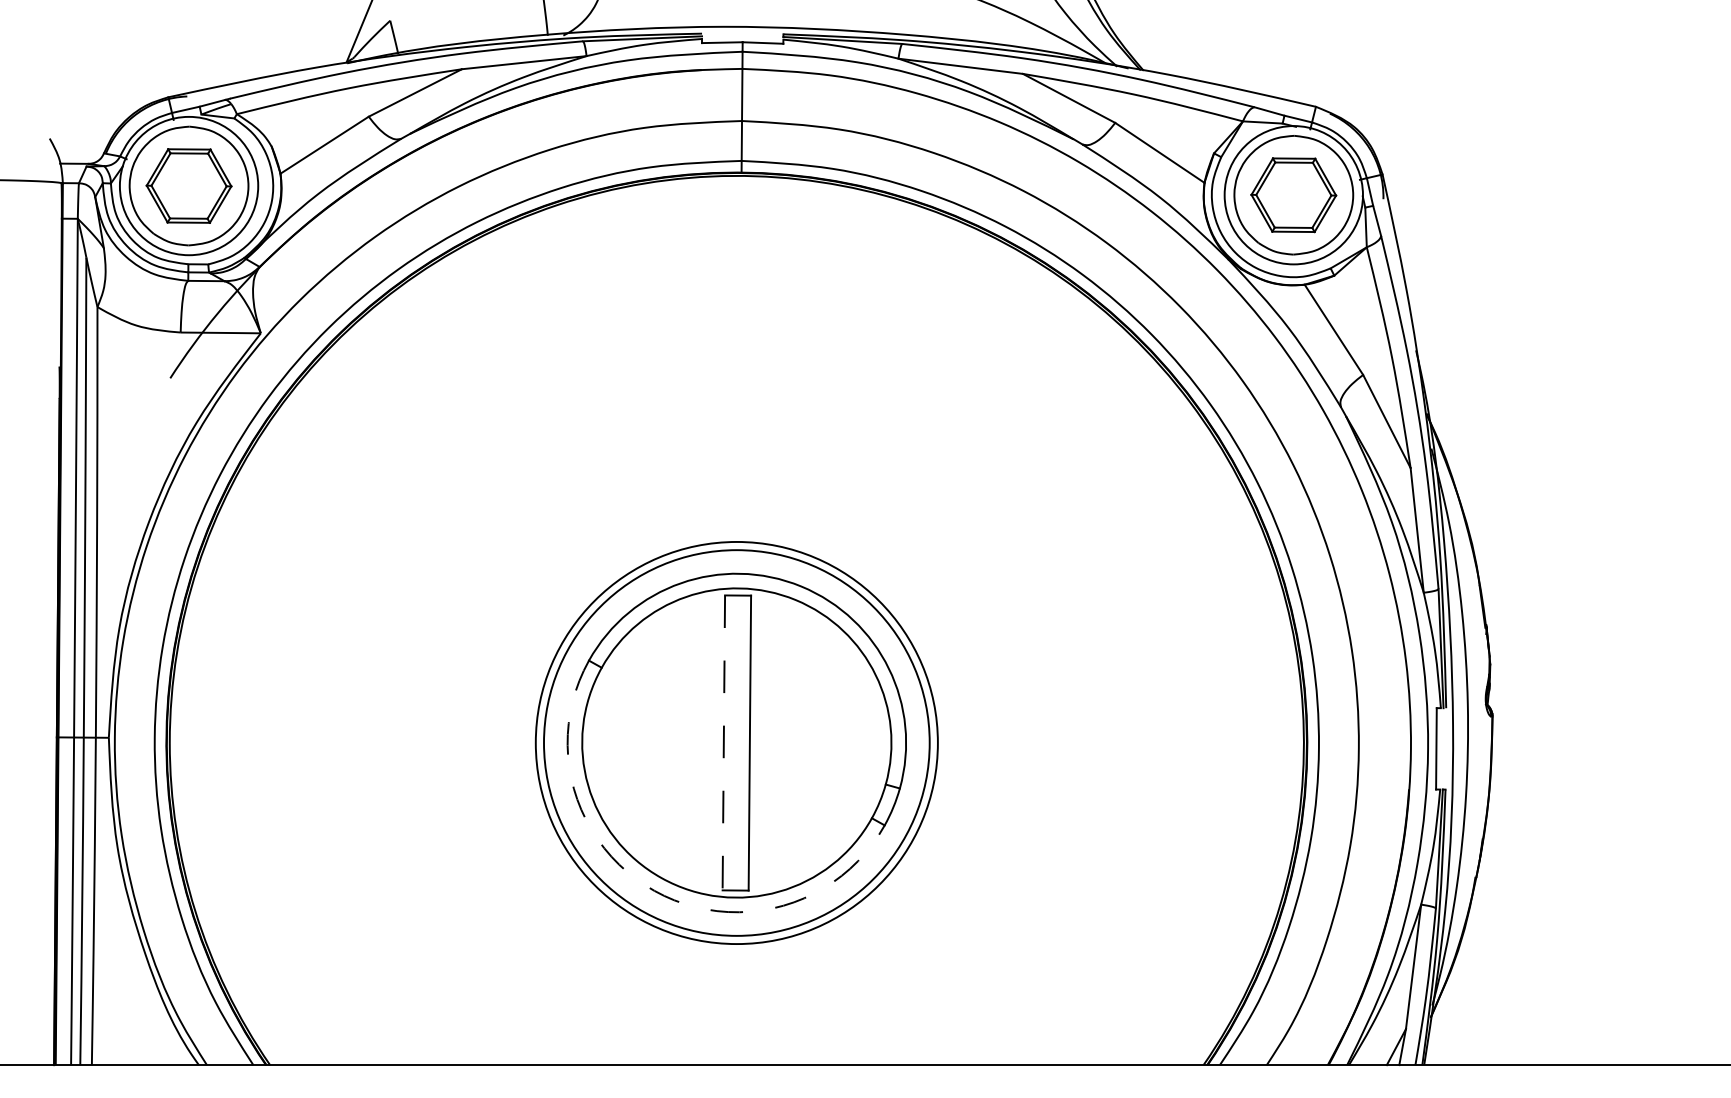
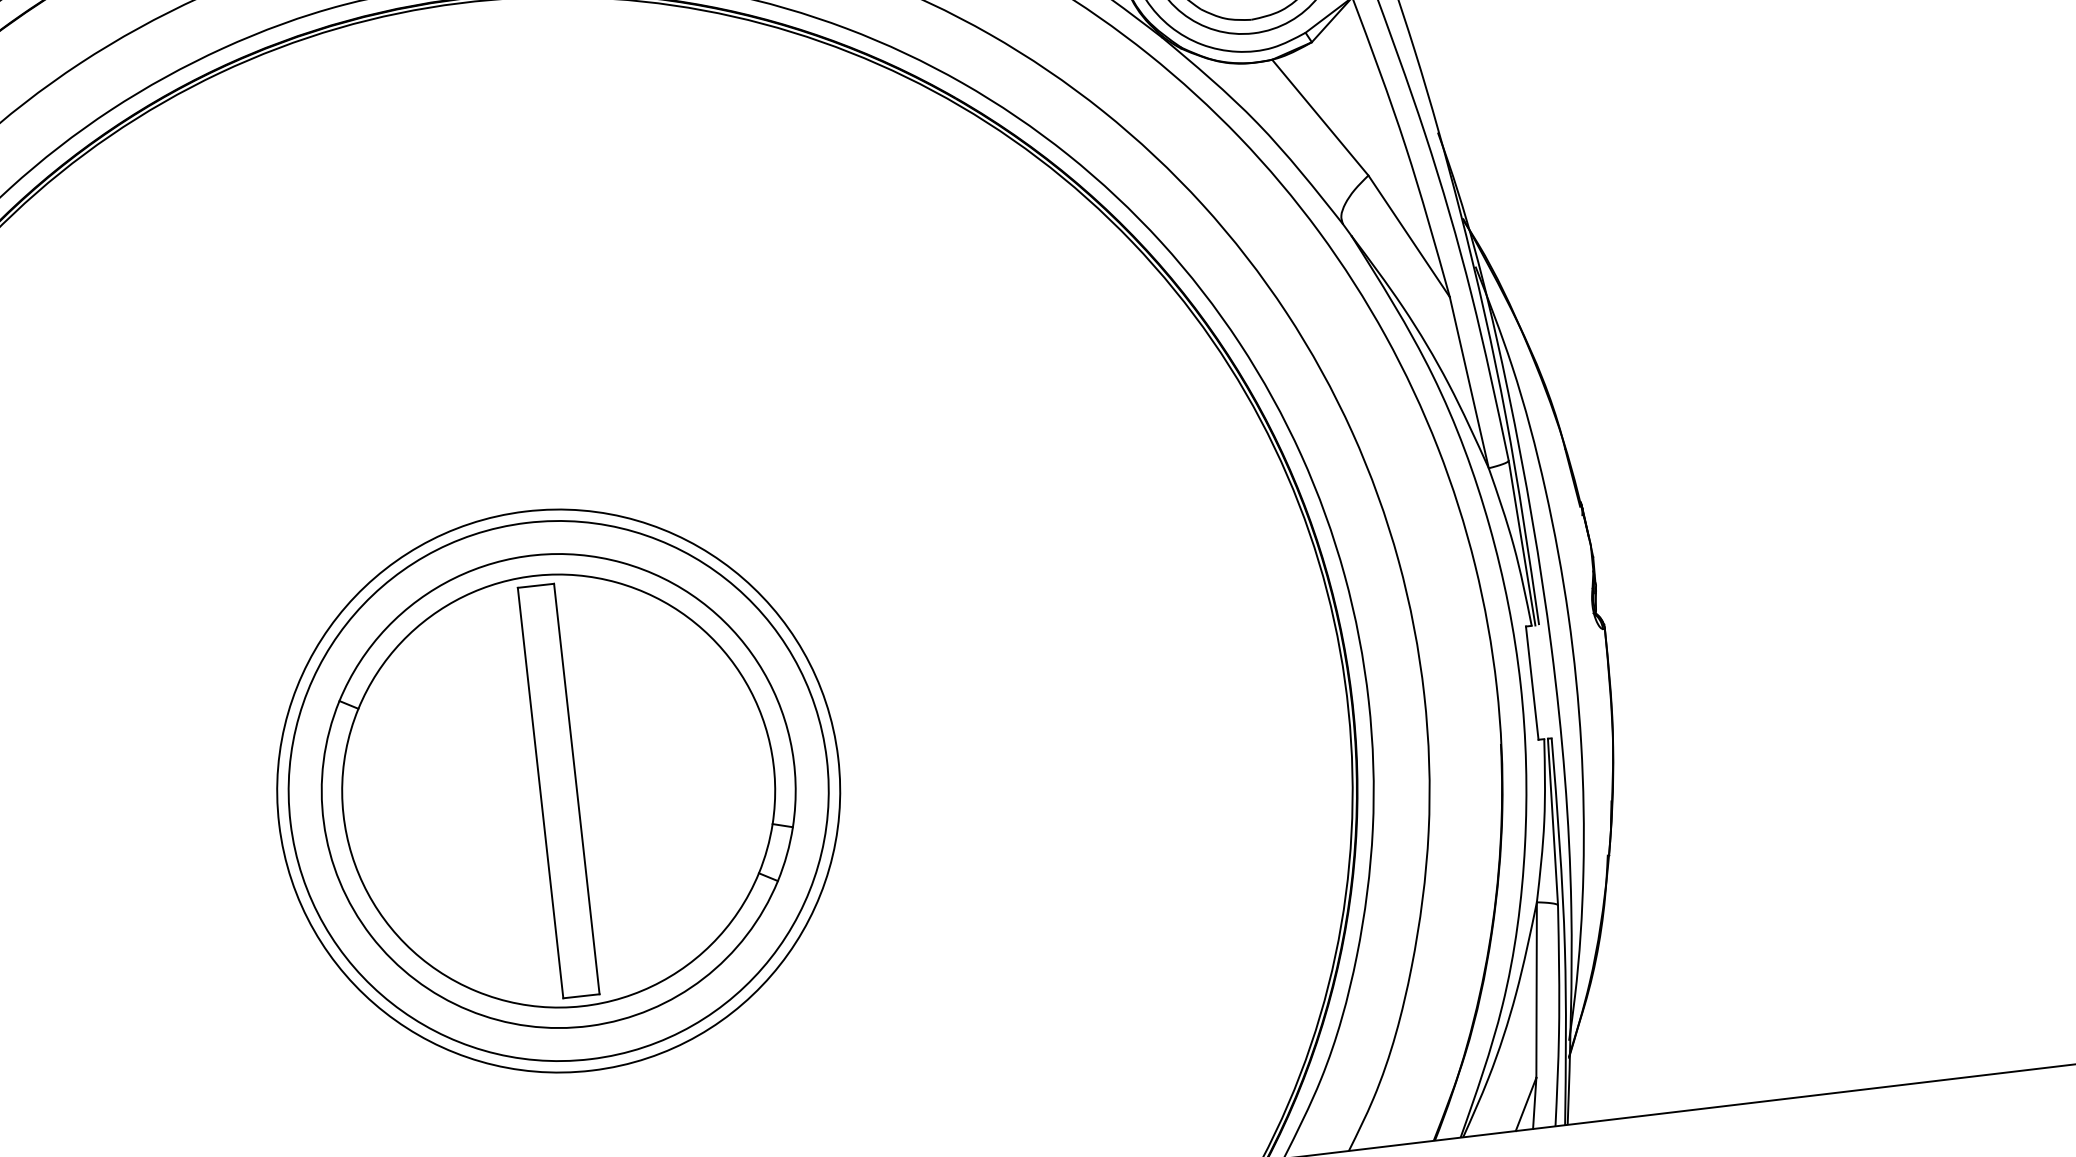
line: (723, 743) -> (540, 793), dashed -> solid
arc: (654, 890) -> (468, 1009), dashed -> solid

